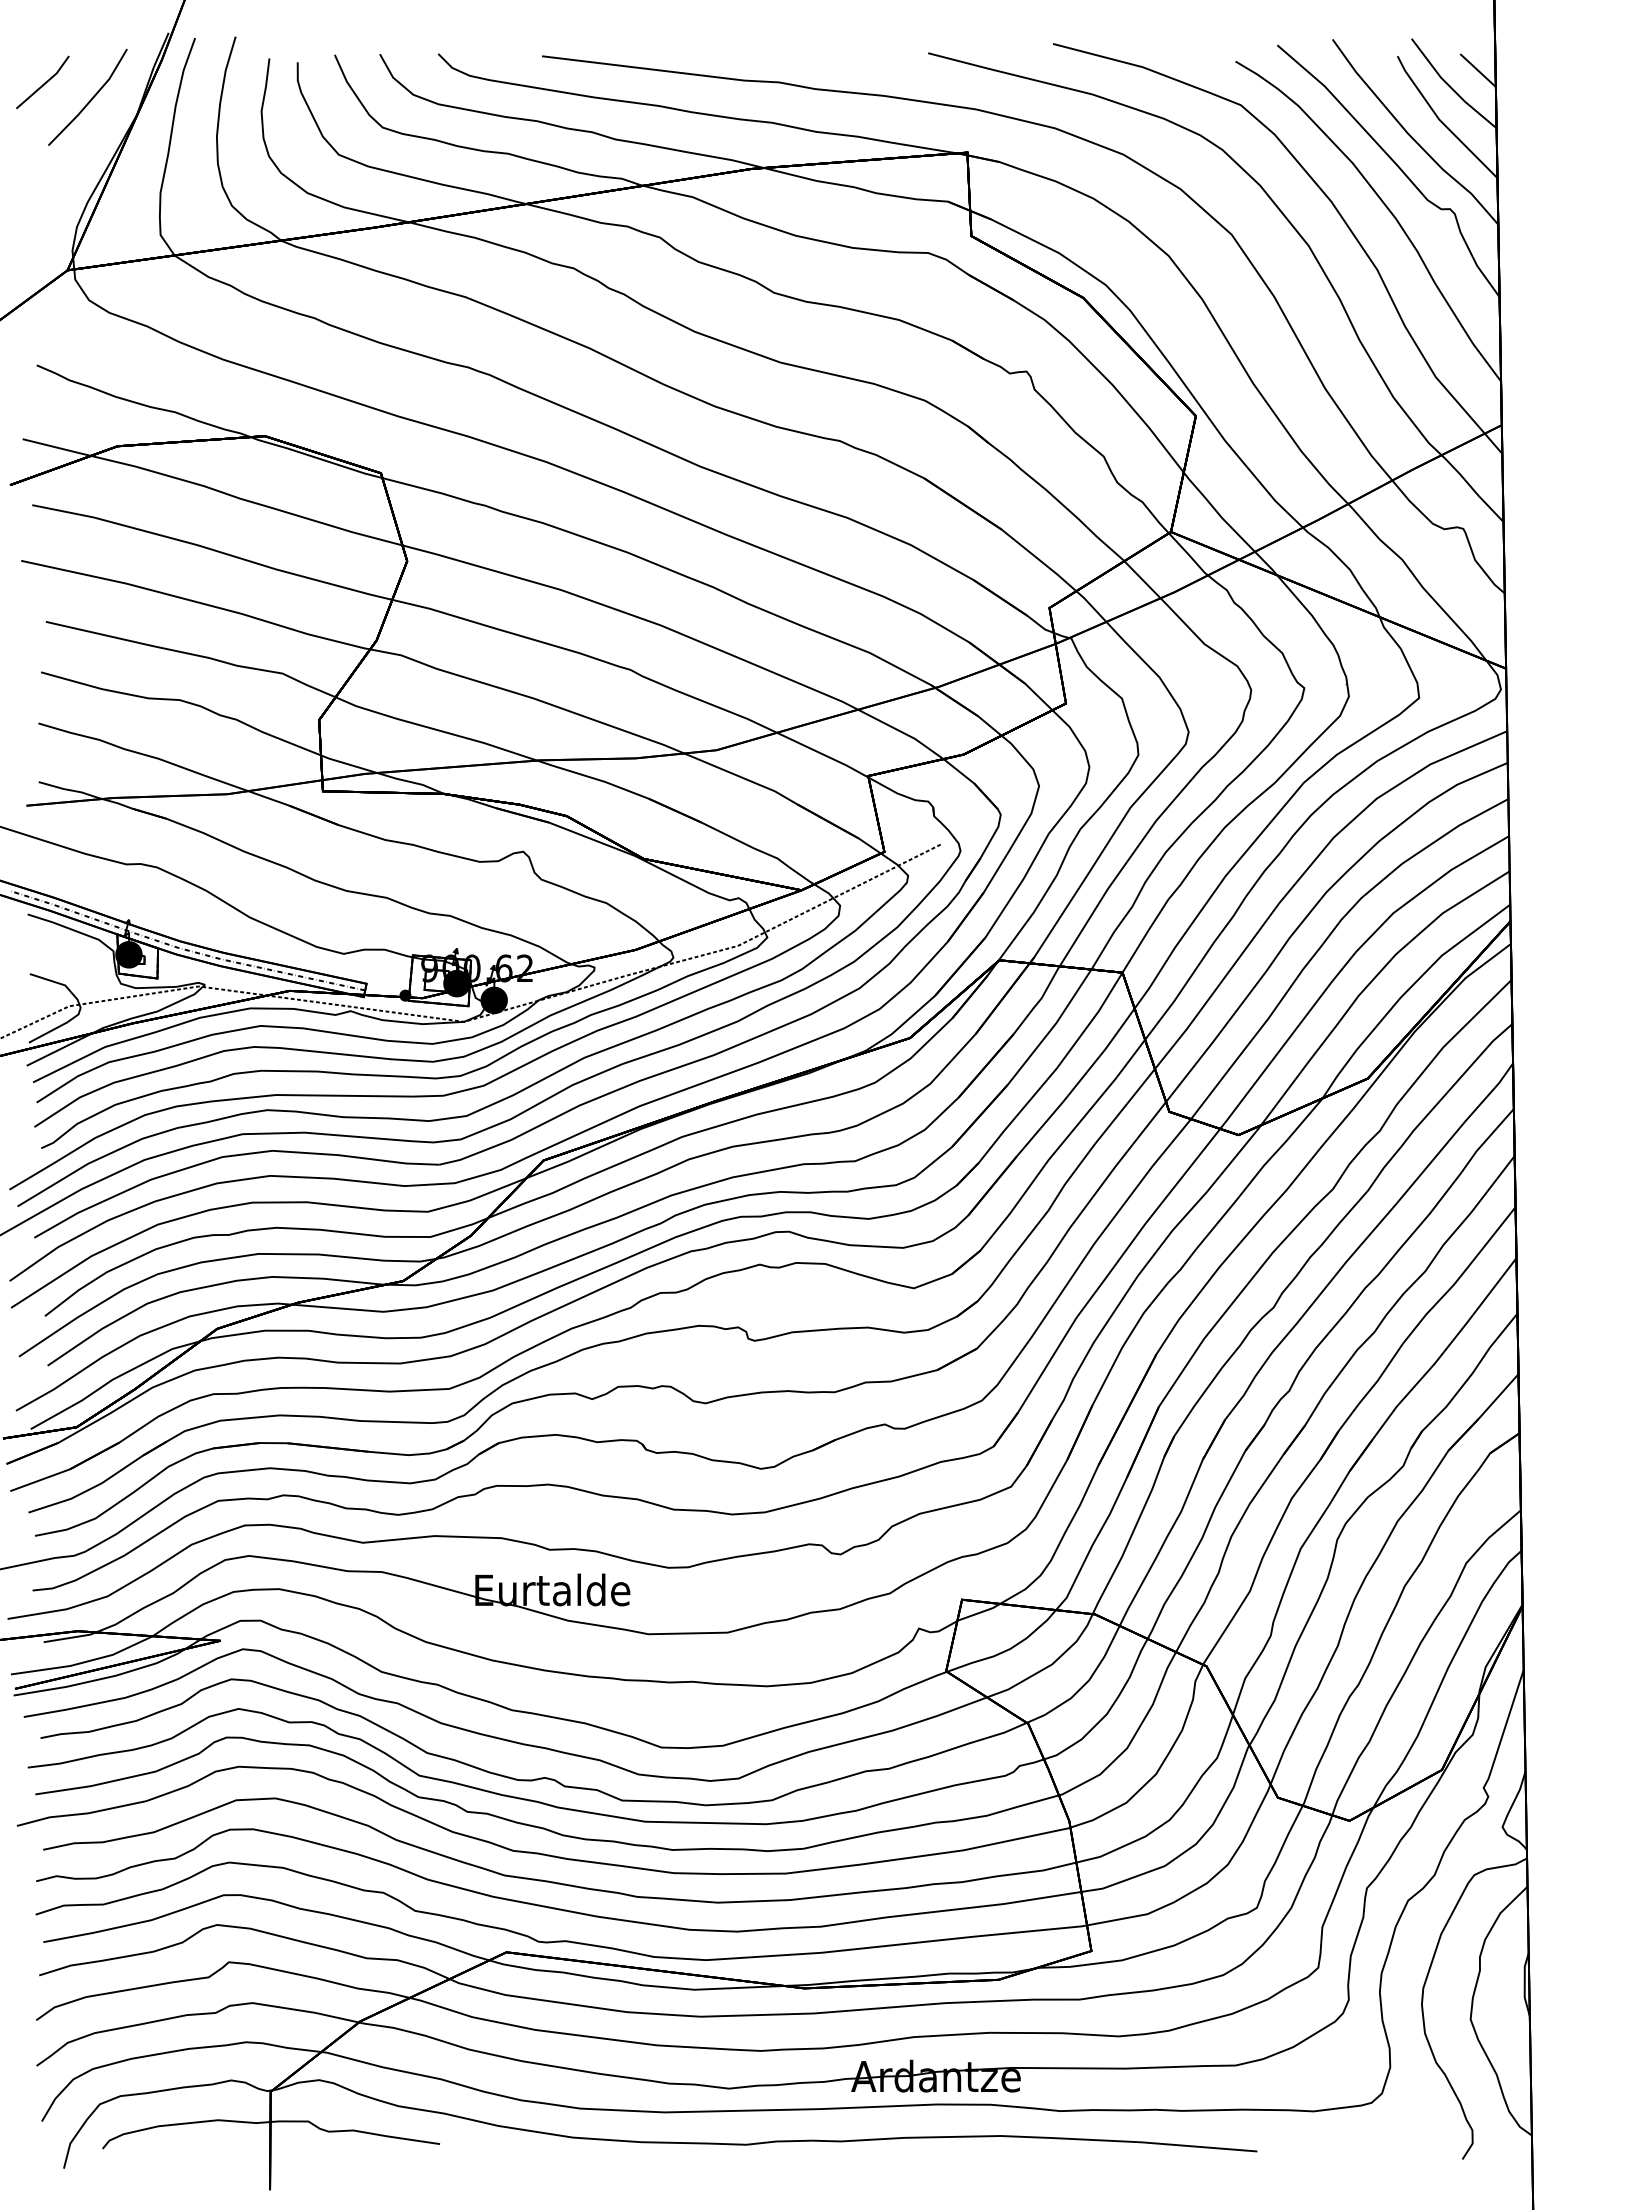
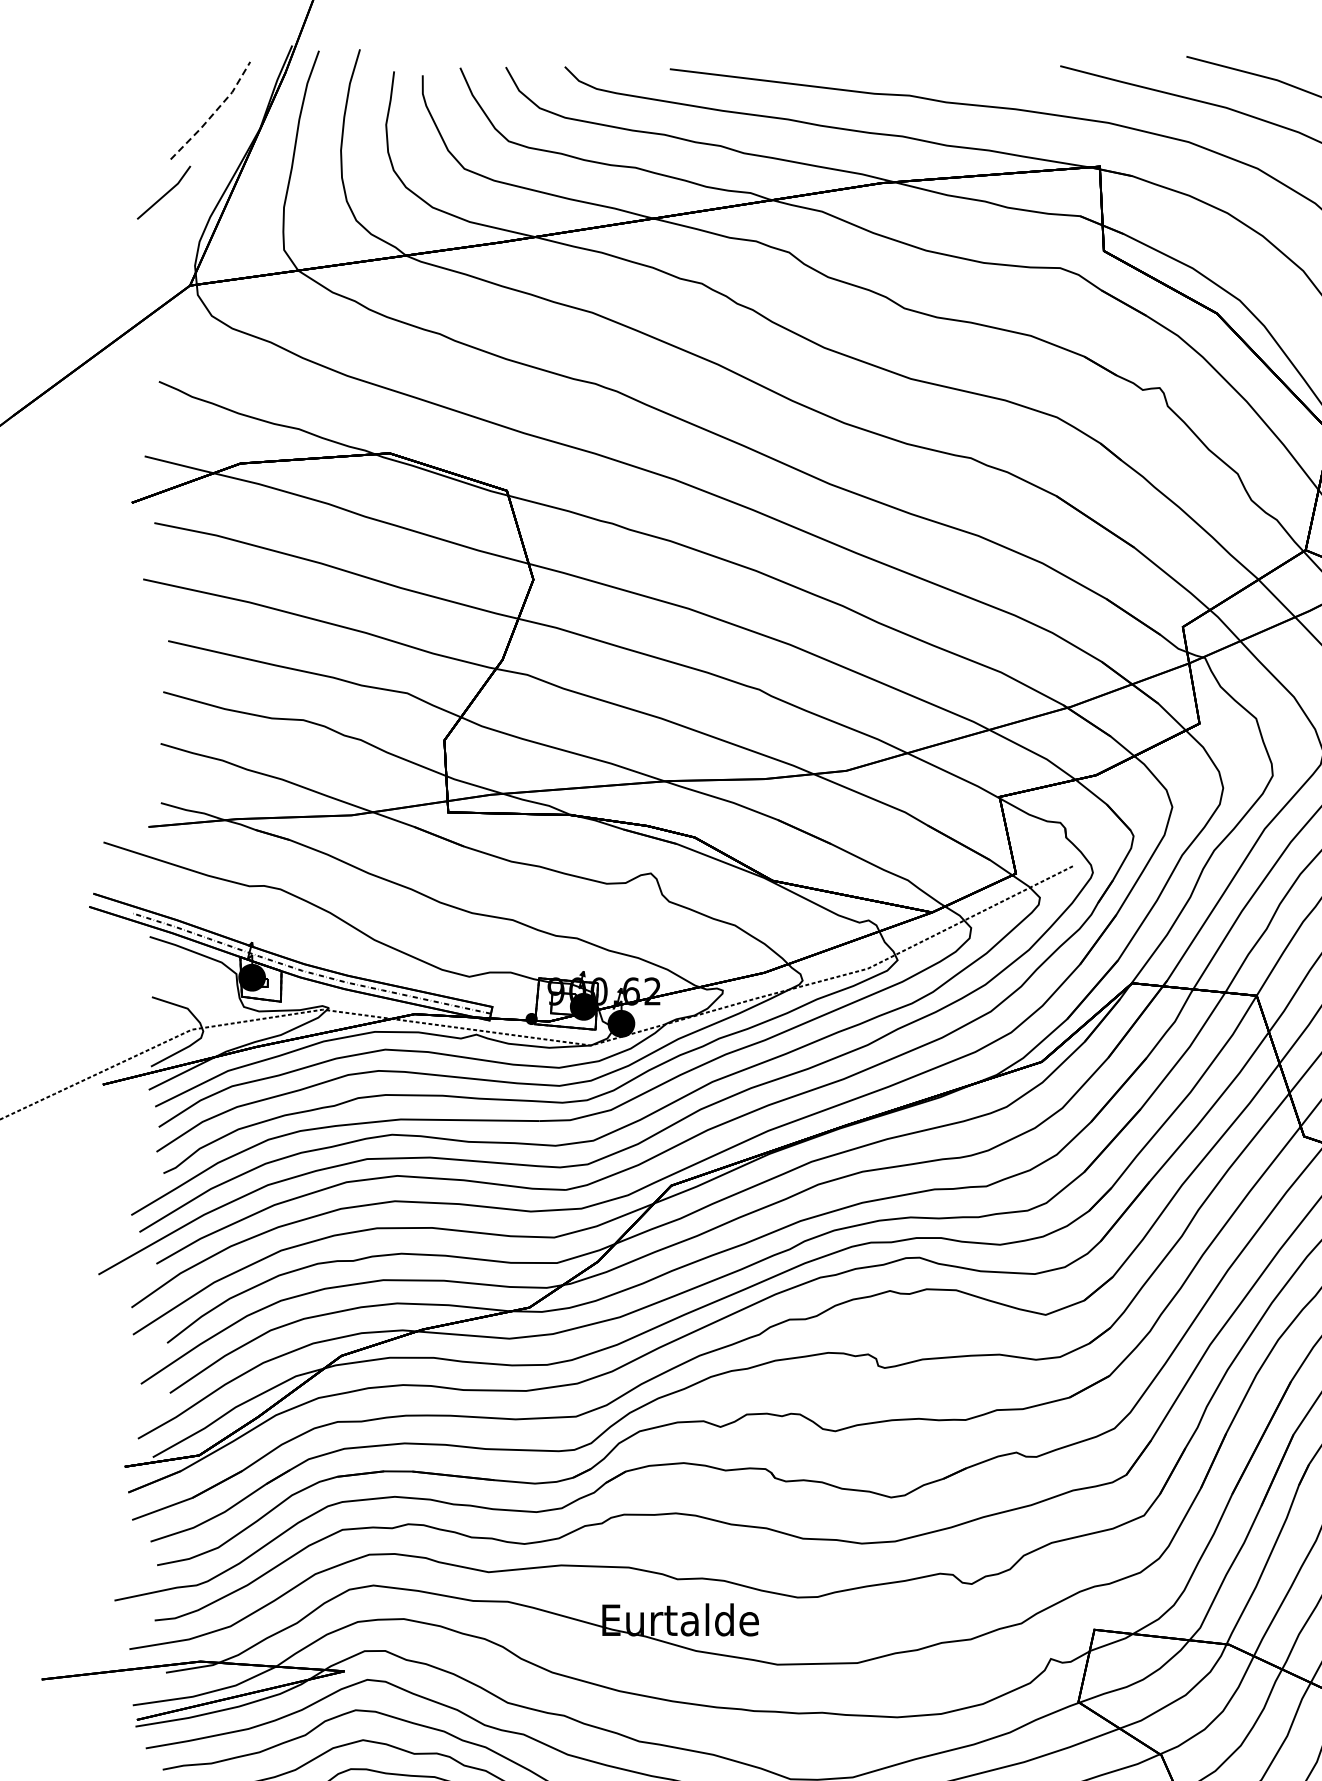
line: (44, 82) -> (165, 192), moved
line: (91, 99) -> (214, 112), solid -> dashed

